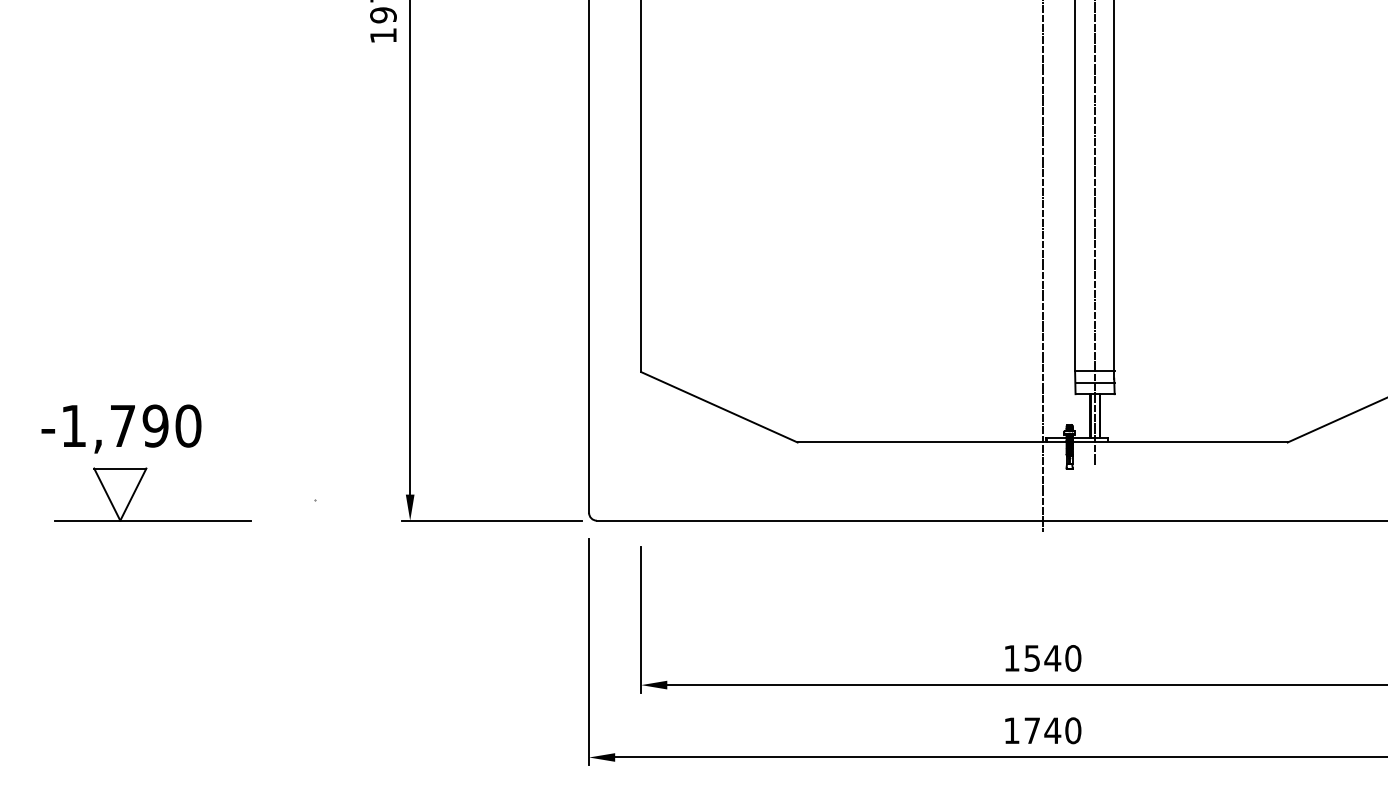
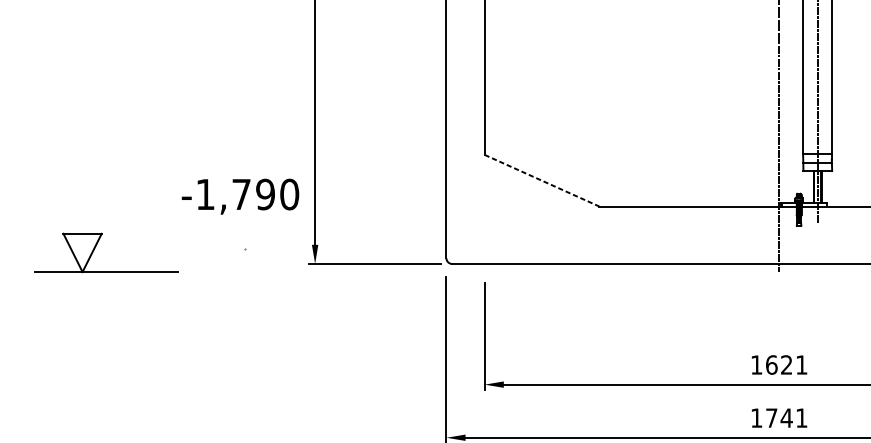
line: (719, 407) -> (542, 180), solid -> dashed
text: (121, 428) -> (240, 196), moved
part: (138, 486) -> (95, 246), moved
text: (1052, 658) -> (786, 365), 1540 -> 1621
text: (1073, 730) -> (801, 417), 1740 -> 1741

